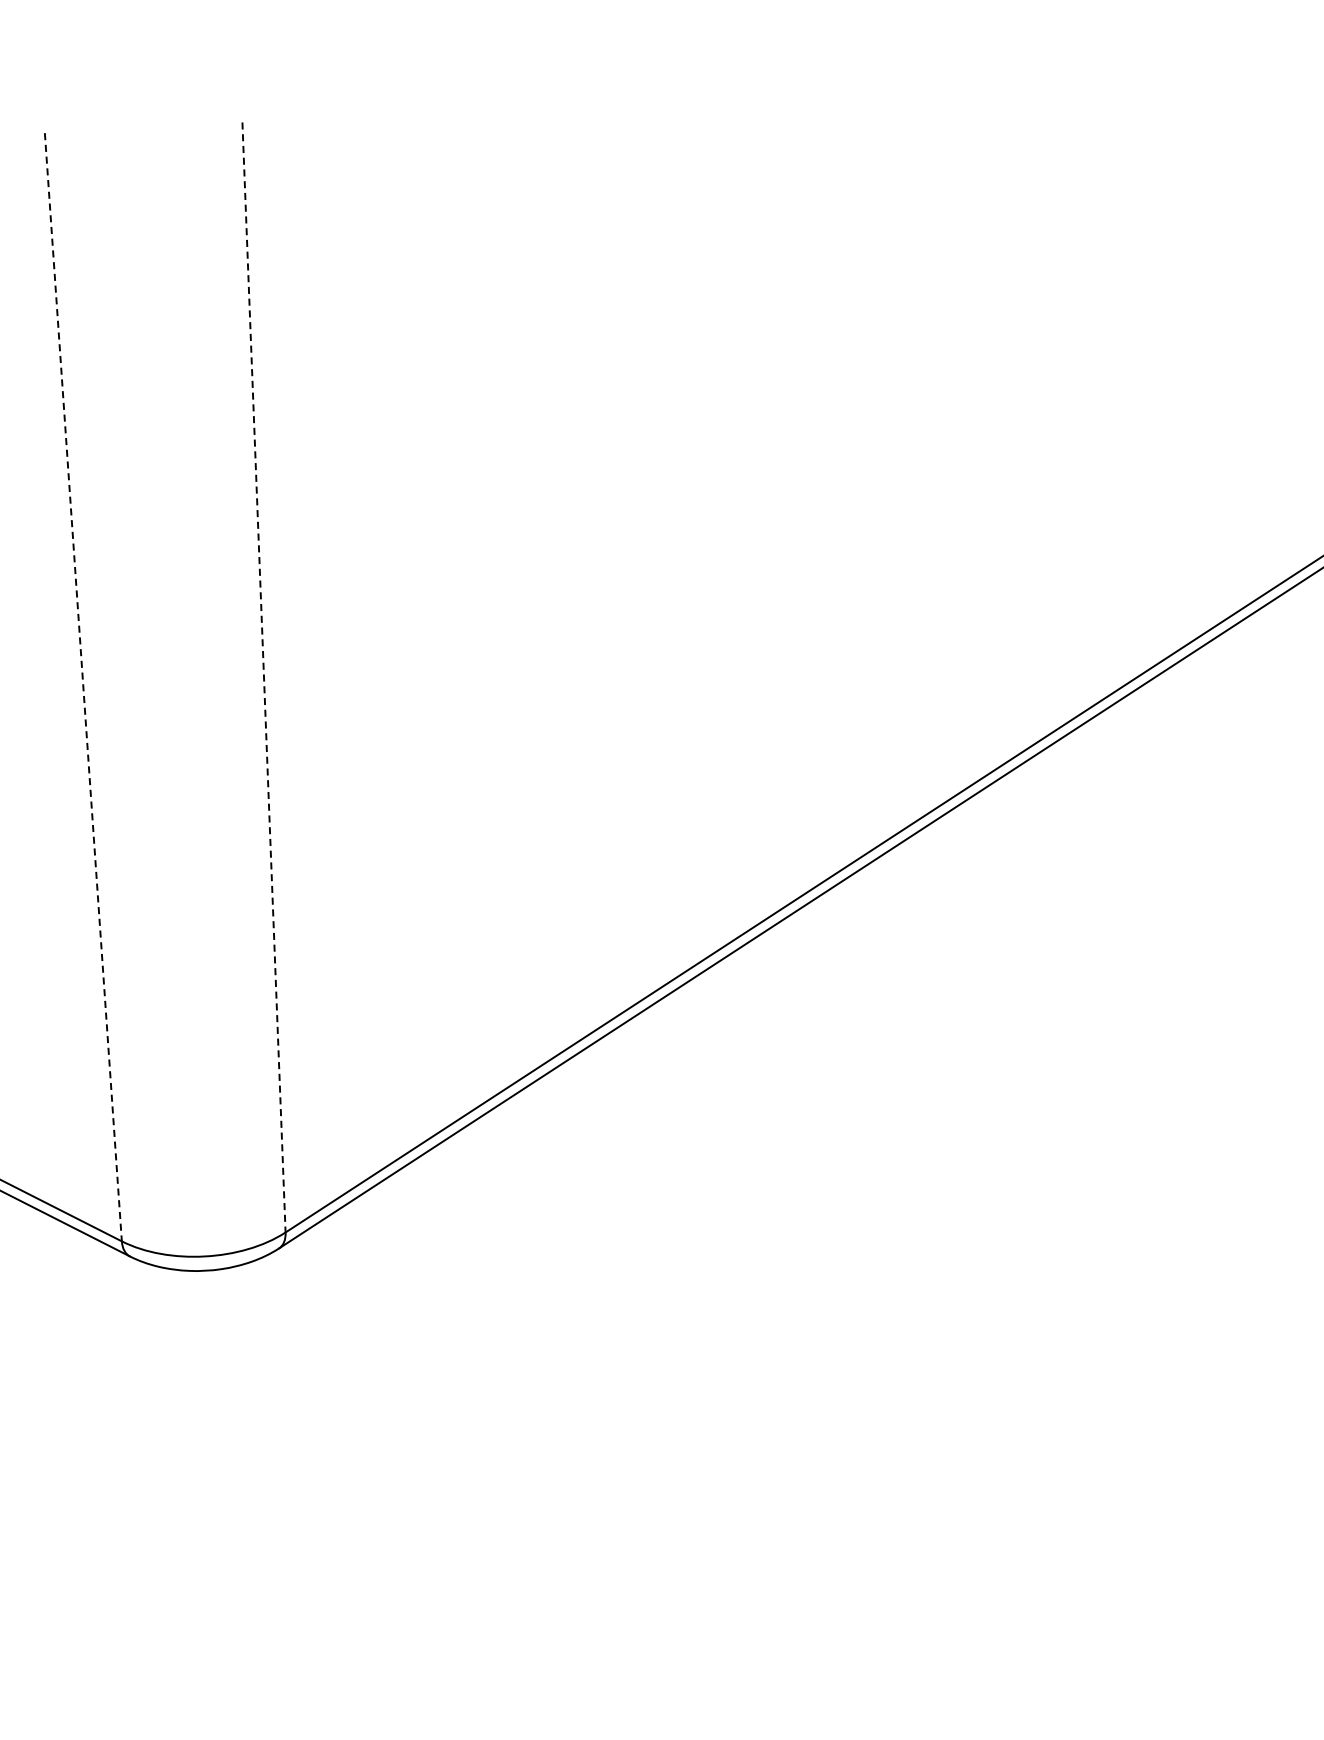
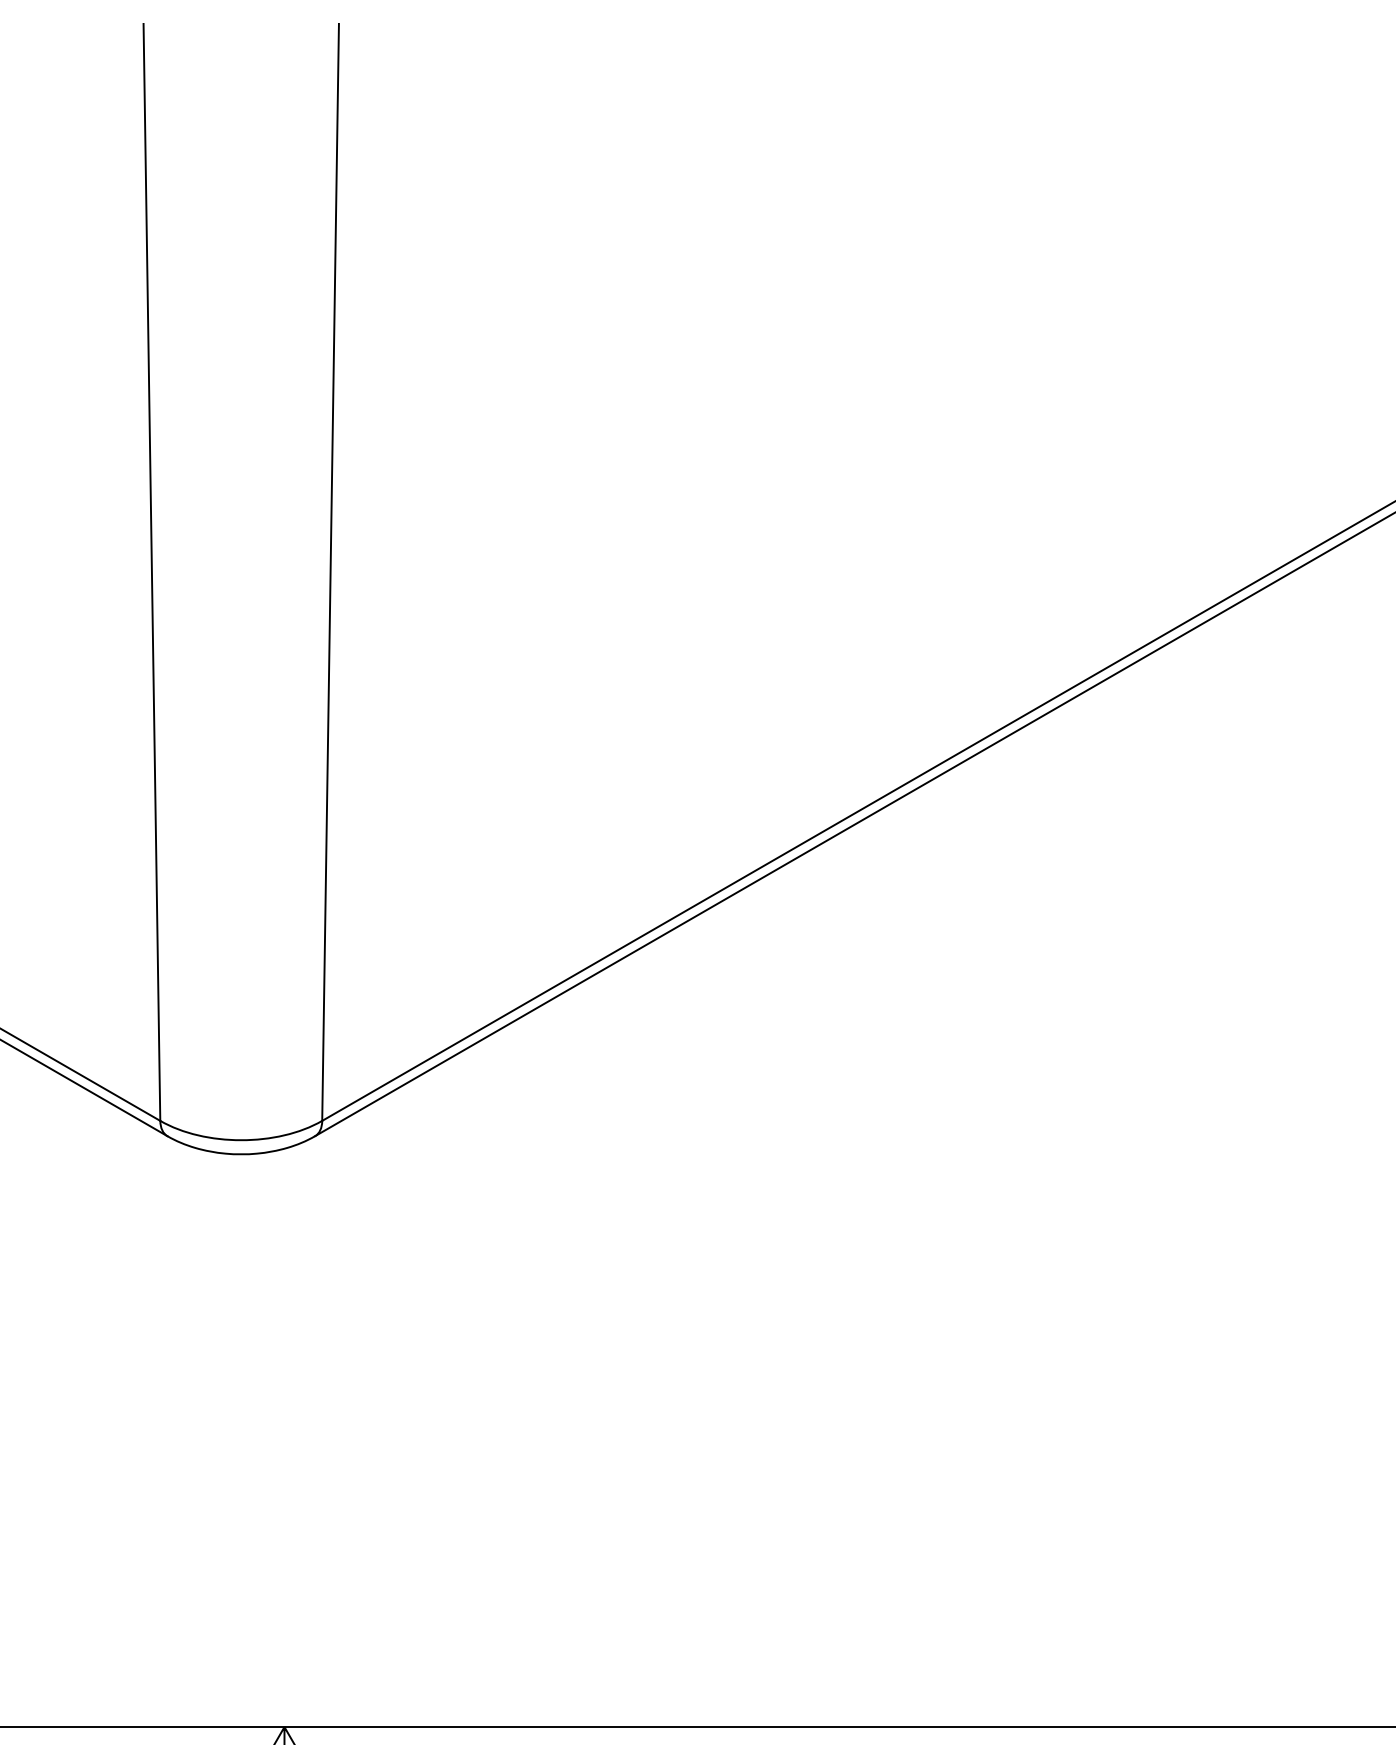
line: (263, 677) -> (330, 572), dashed -> solid
line: (82, 687) -> (151, 572), dashed -> solid

